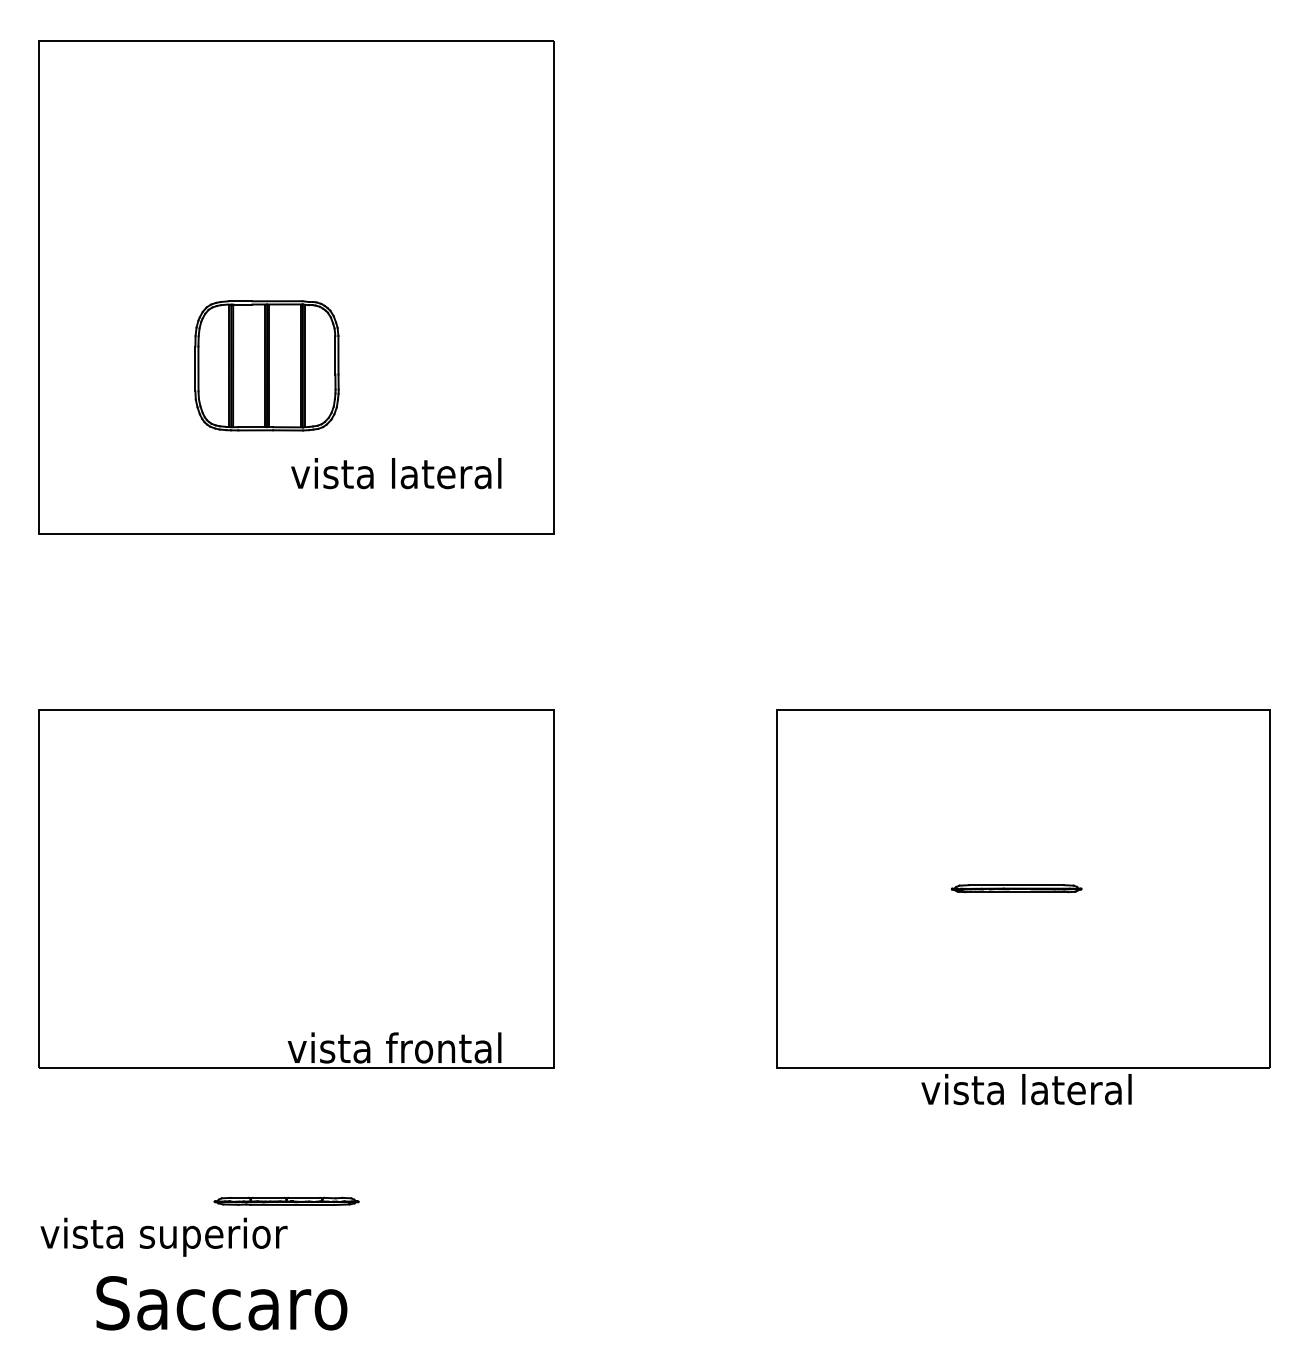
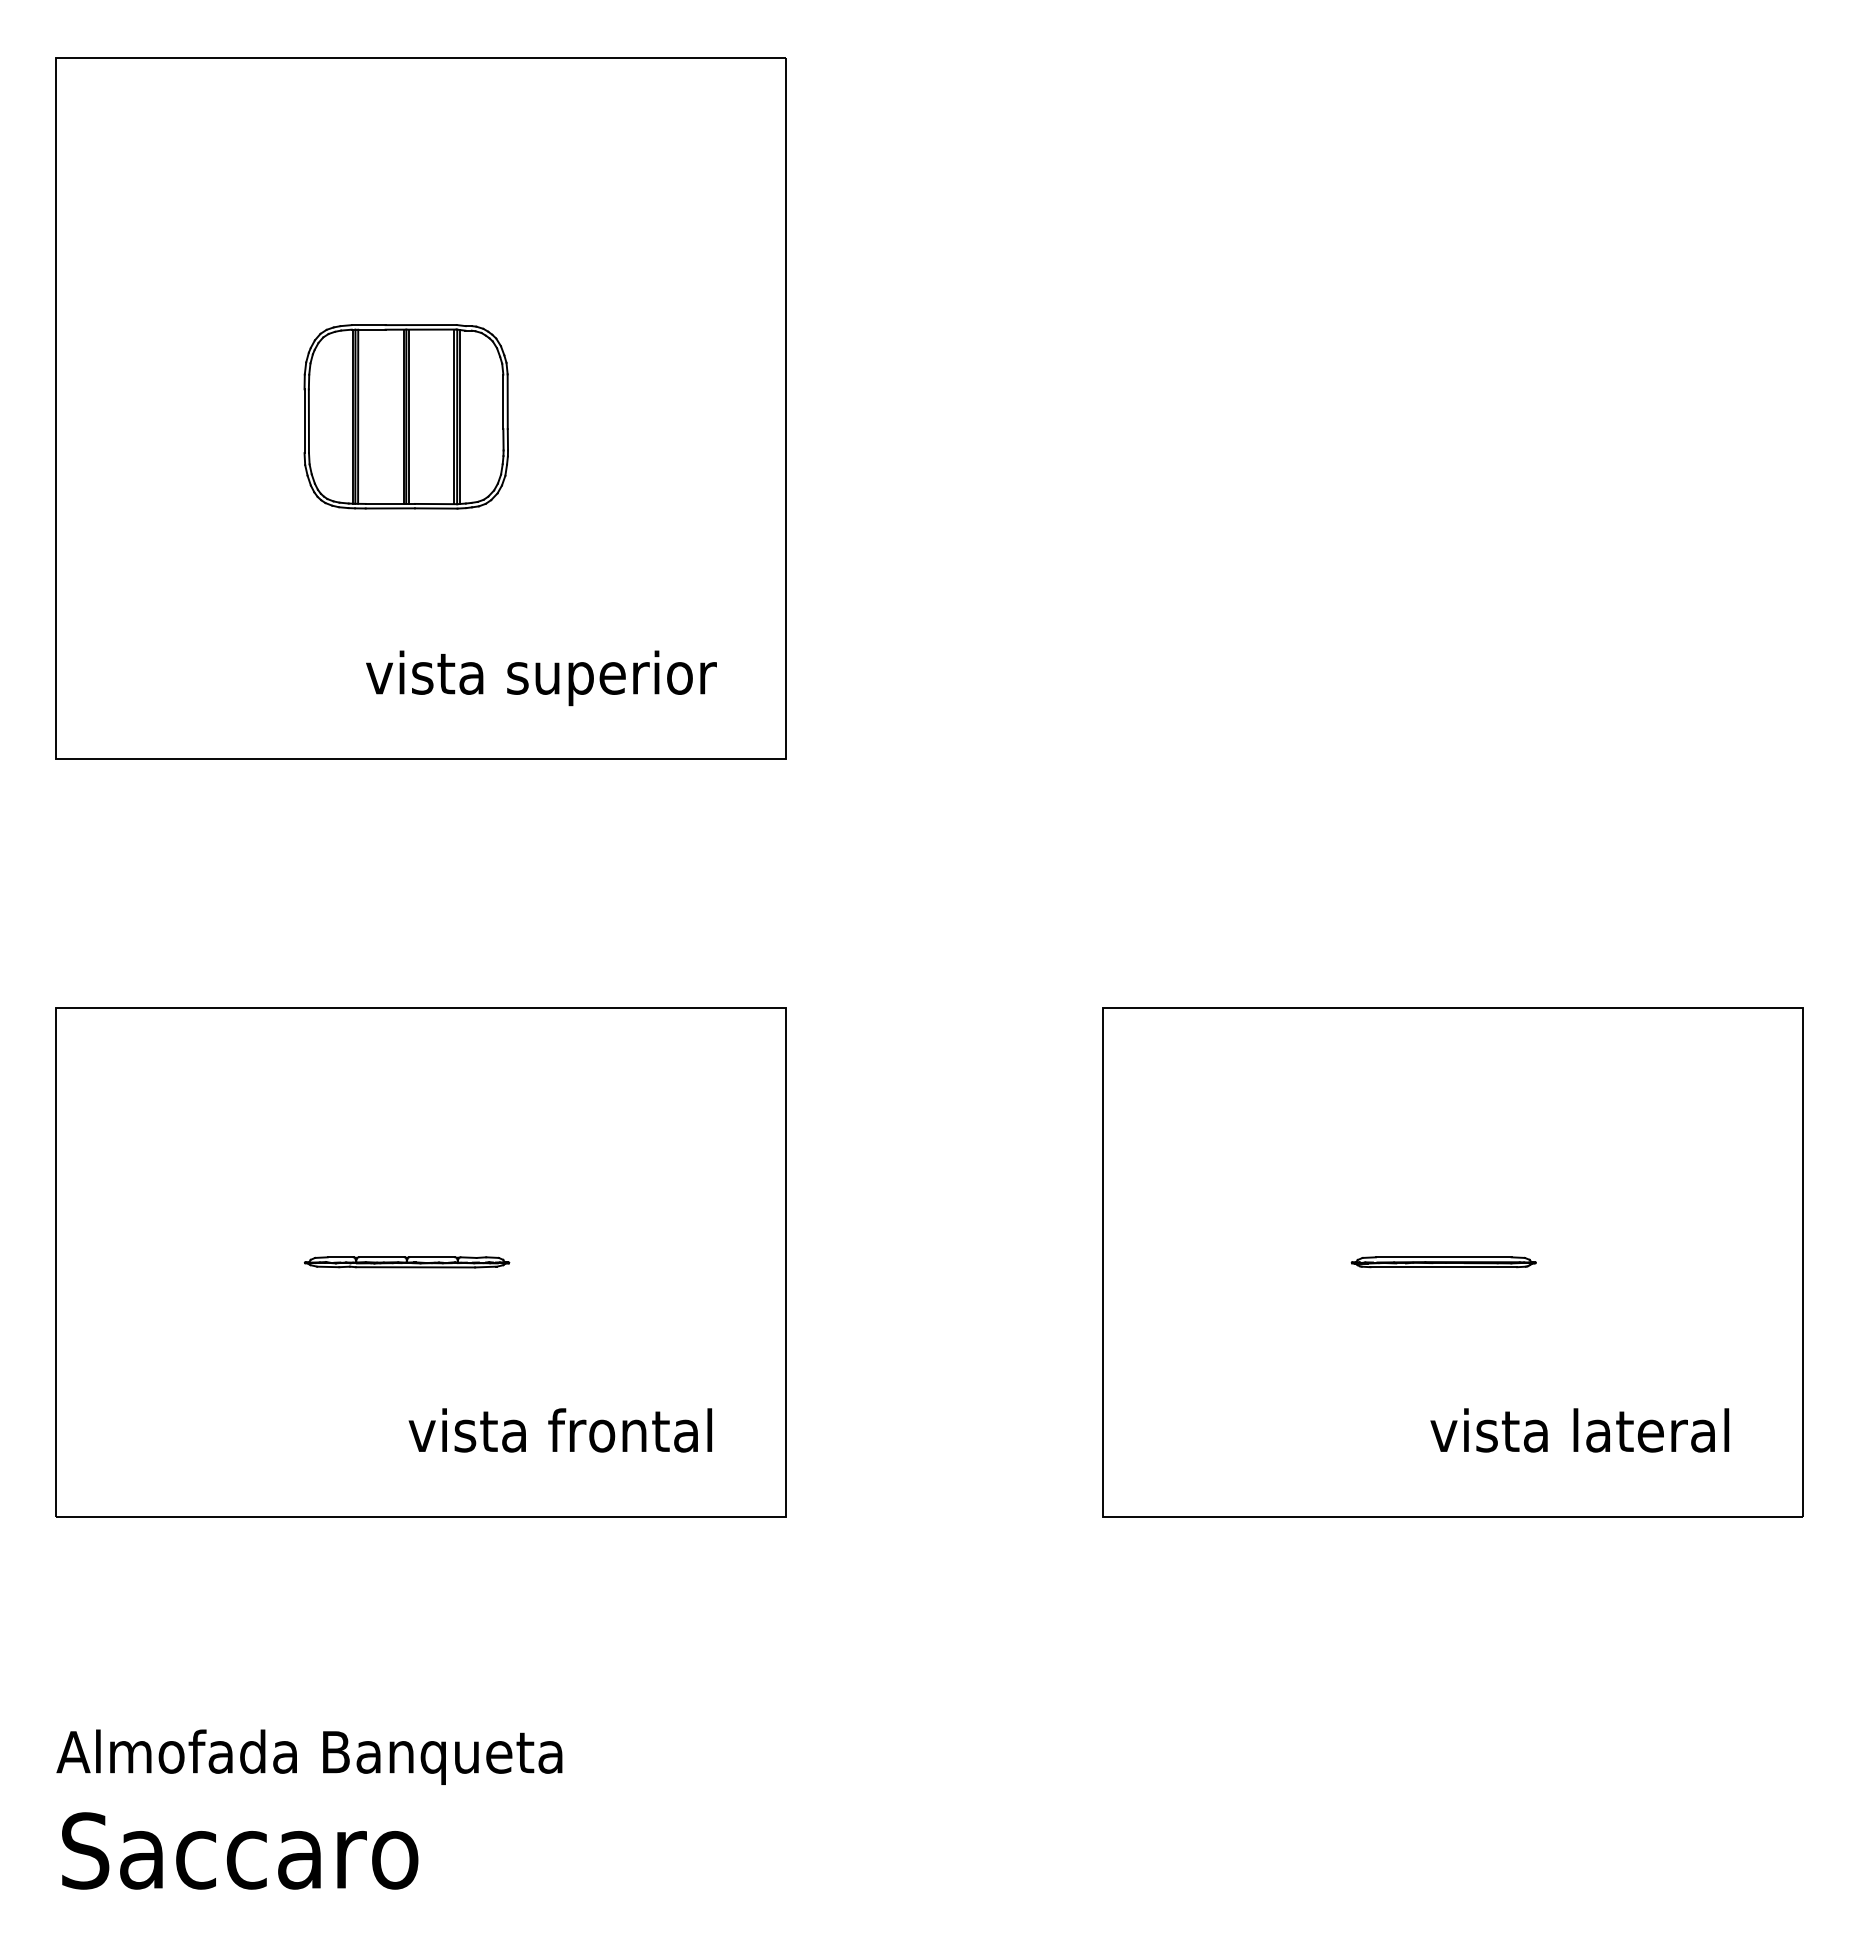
part: (266, 365) -> (405, 416), moved
text: (381, 477) -> (541, 678), vista lateral -> vista superior
text: (394, 1048) -> (560, 1430), moved
text: (1026, 1089) -> (1579, 1430), moved
part: (286, 1201) -> (407, 1262), moved
text: (217, 1236) -> (309, 1756), vista superior -> Almofada Banqueta
text: (222, 1302) -> (240, 1850), moved

